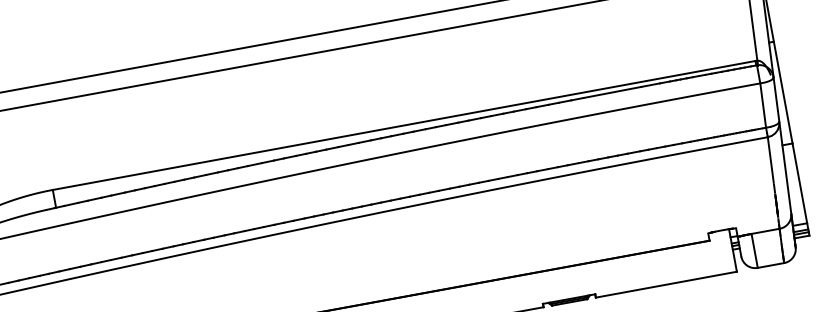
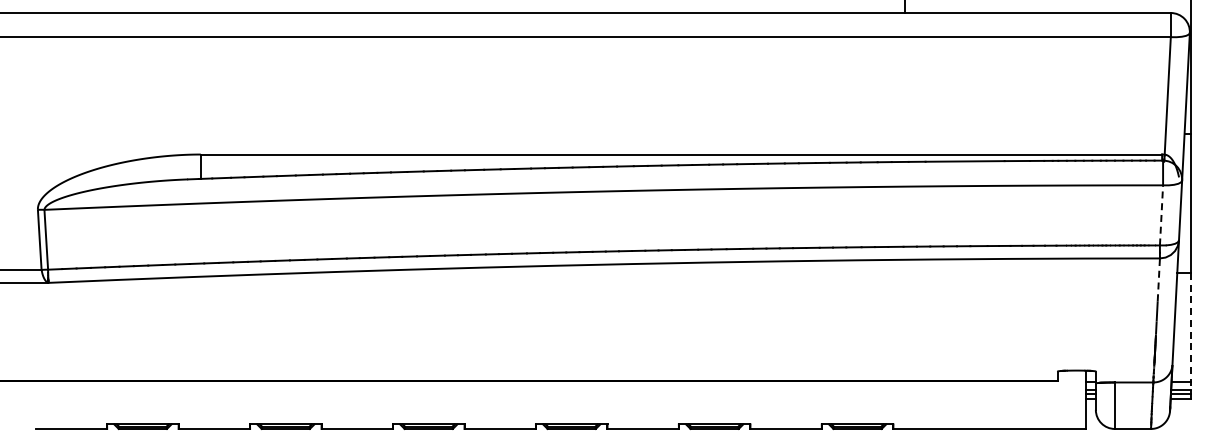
line: (763, 104) -> (1161, 214), solid -> dashed
line: (769, 152) -> (1158, 279), solid -> dashed
line: (800, 187) -> (1191, 333), solid -> dashed

